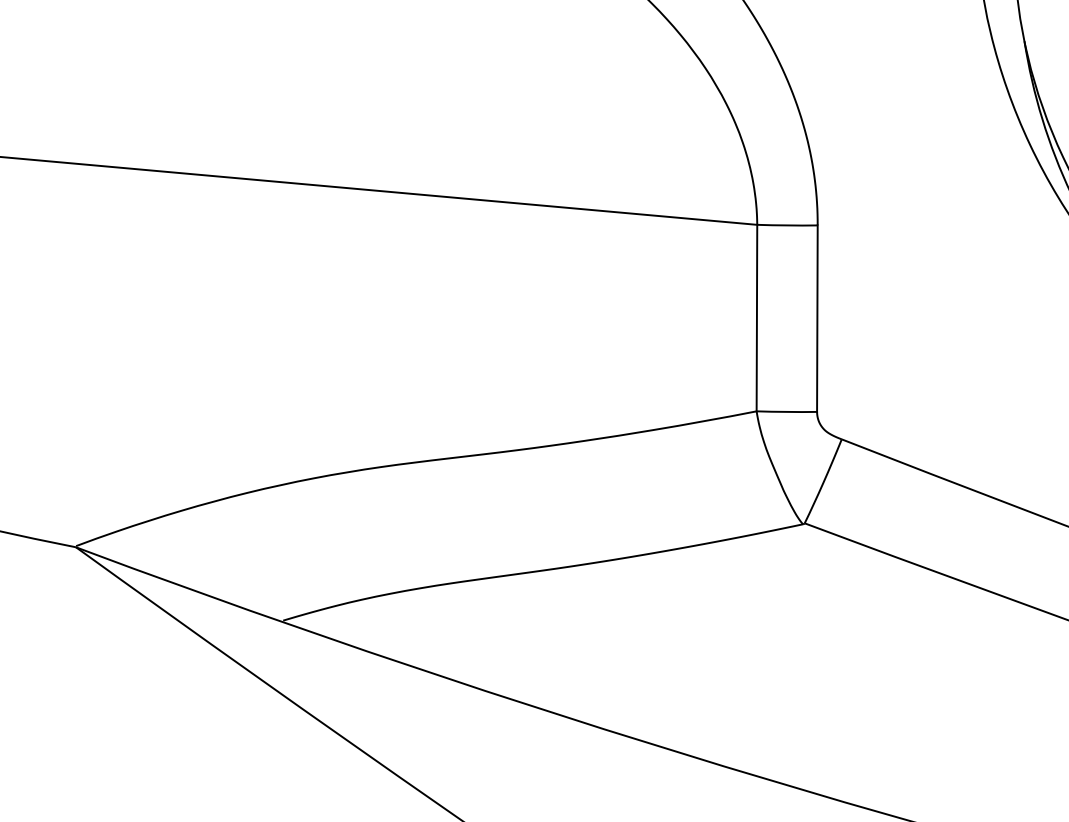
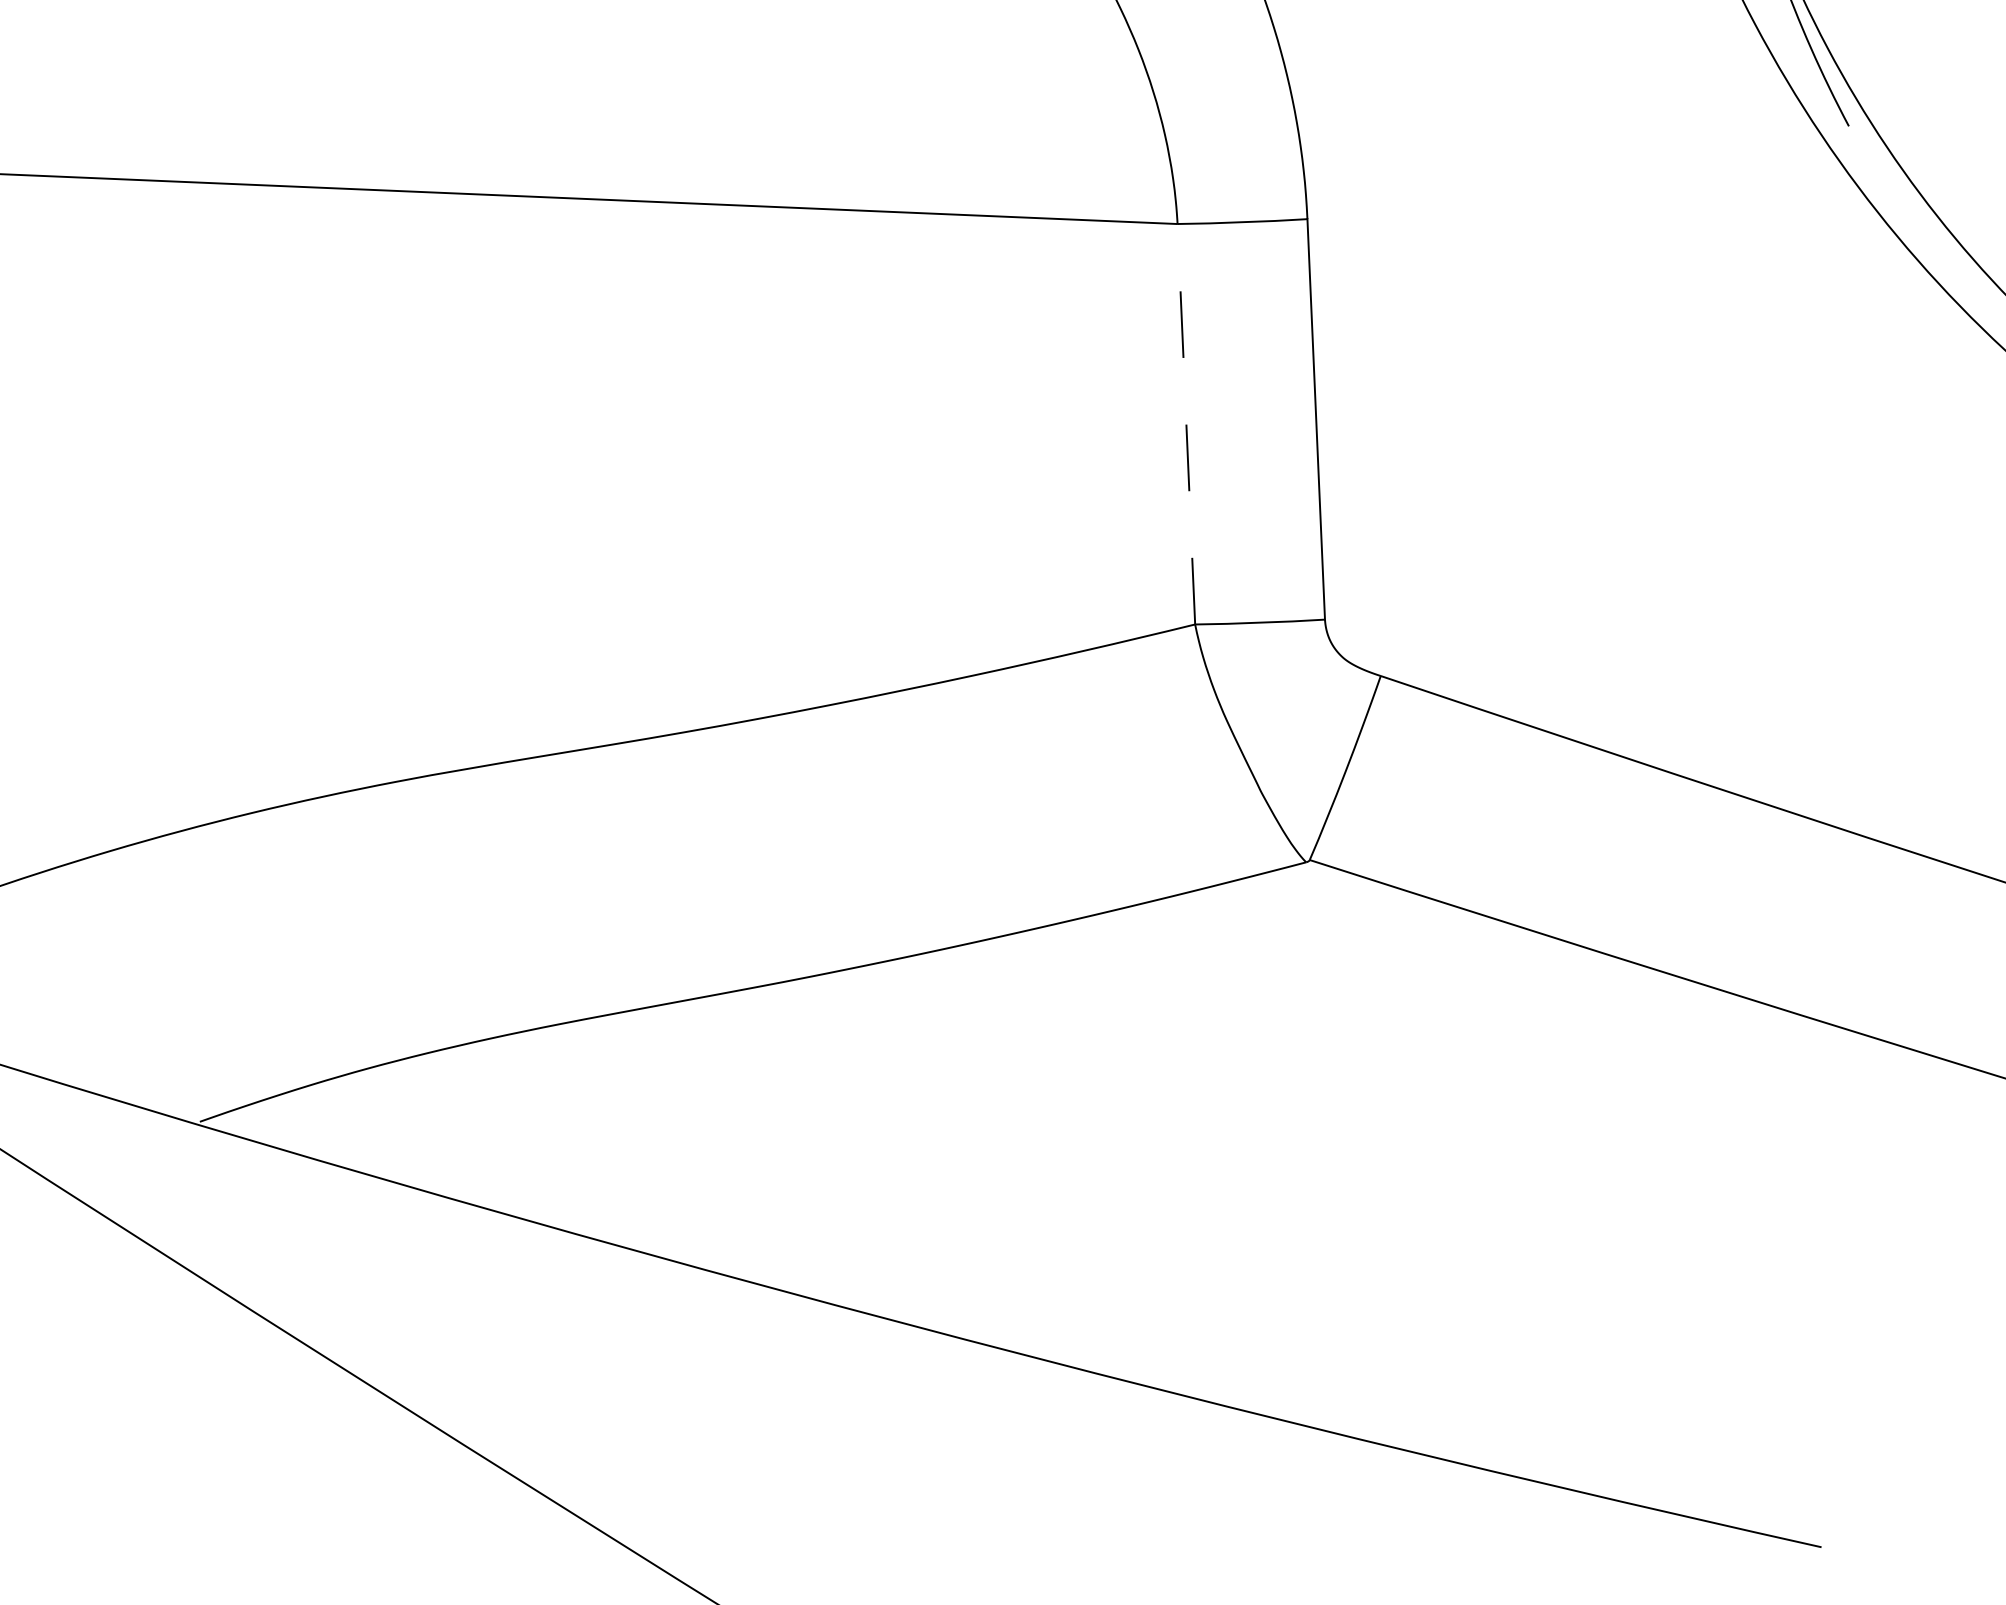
line: (756, 317) -> (1185, 423), solid -> dashed

